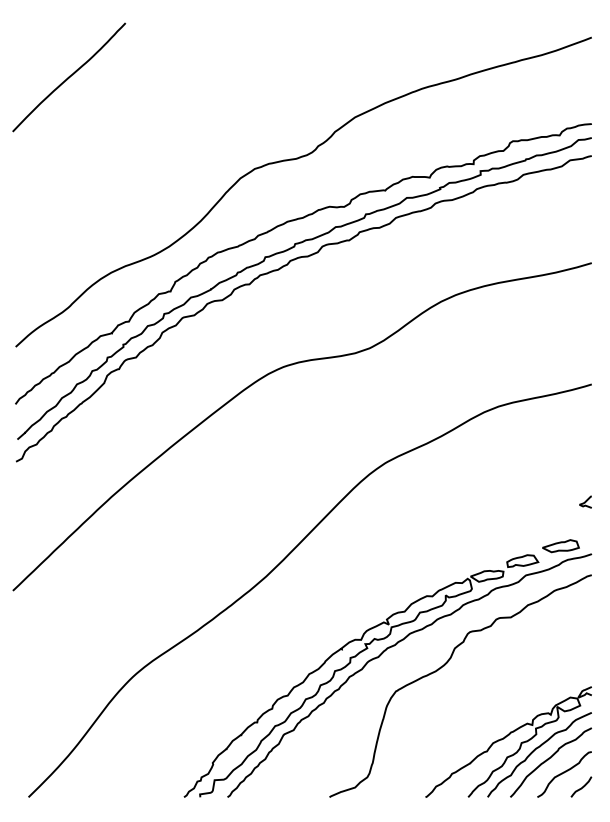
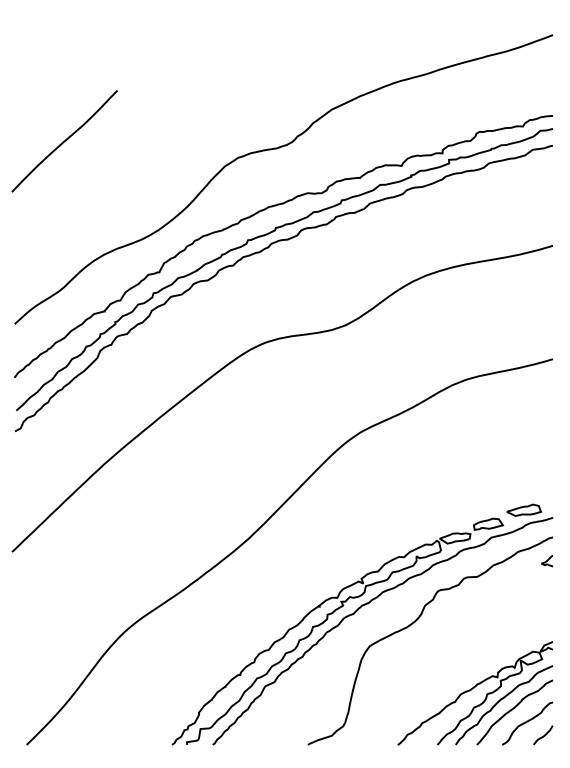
curve: (68, 77) -> (64, 141), moved
curve: (584, 502) -> (546, 561), moved

